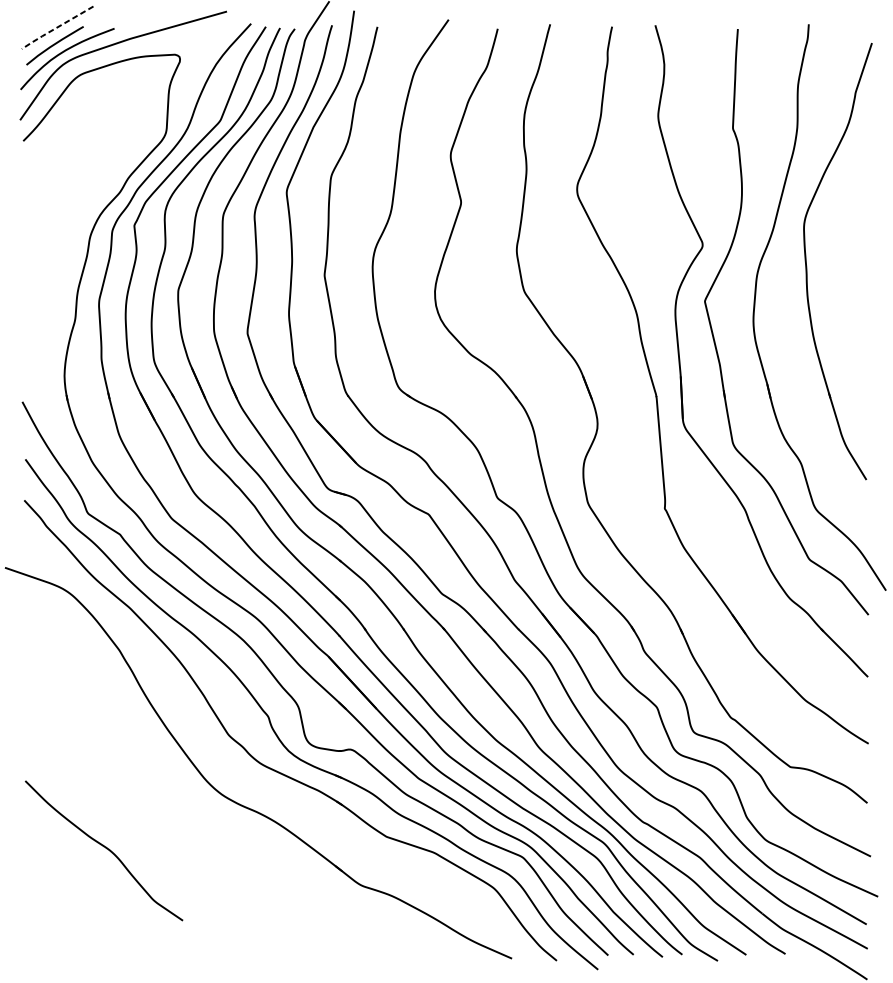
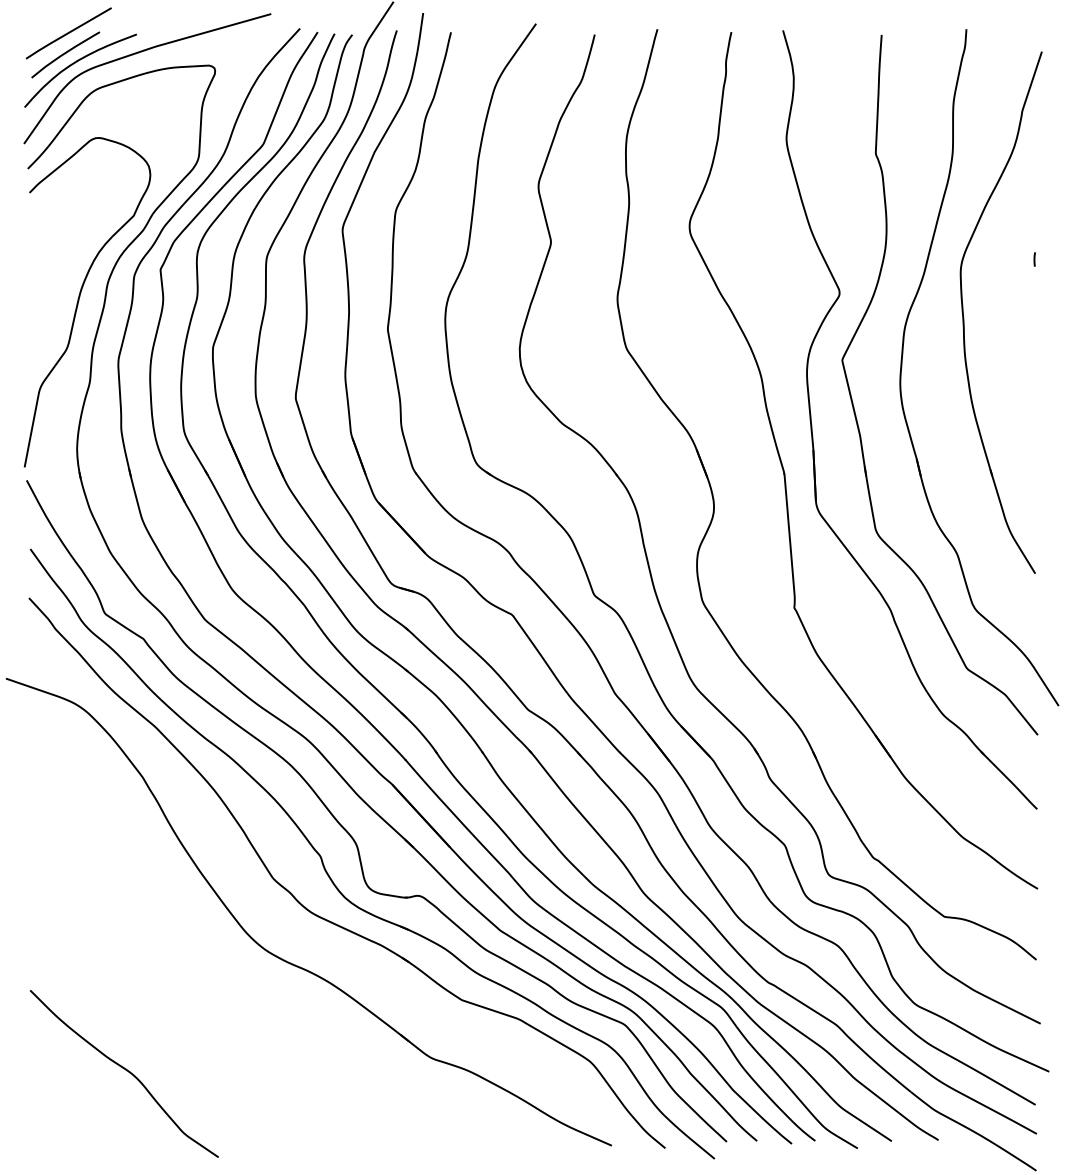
line: (55, 28) -> (66, 34), dashed -> solid
line: (865, 216) -> (1034, 259), added
curve: (66, 252) -> (79, 301), added
curve: (105, 848) -> (126, 1071), moved

